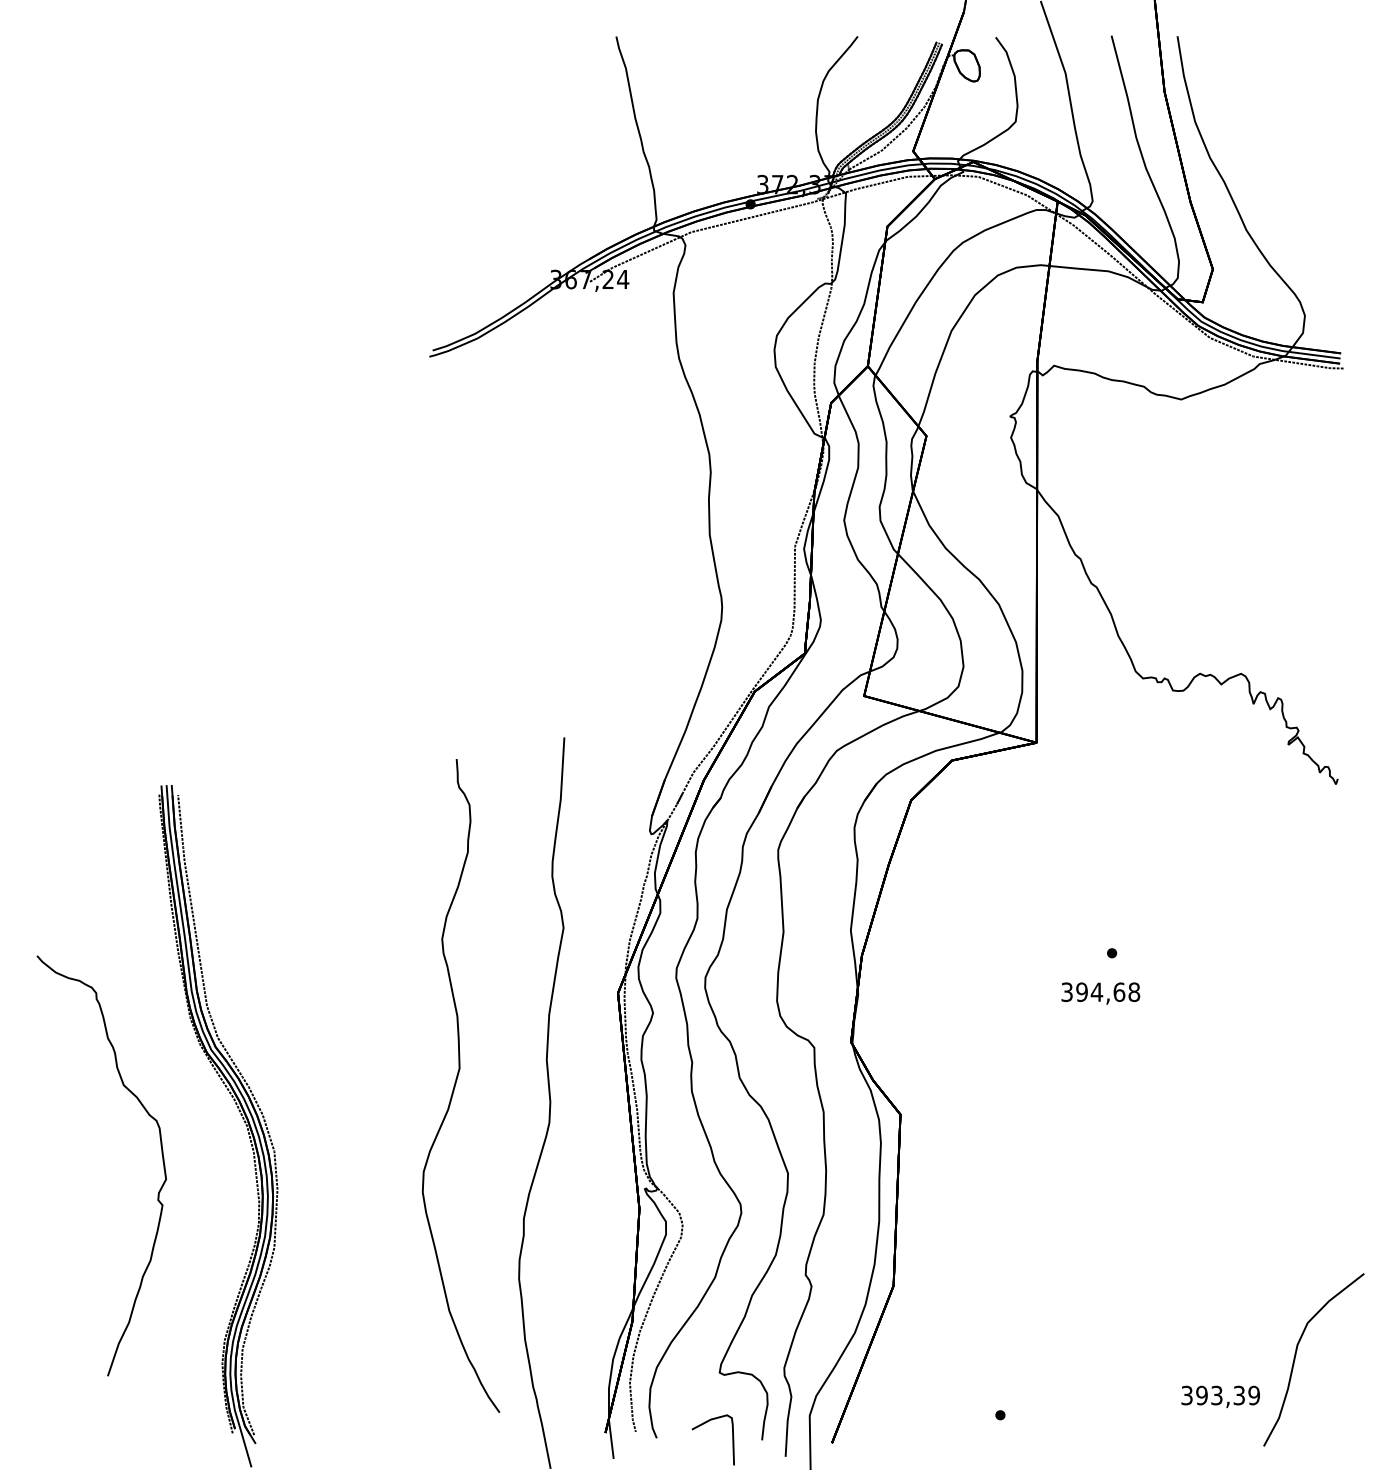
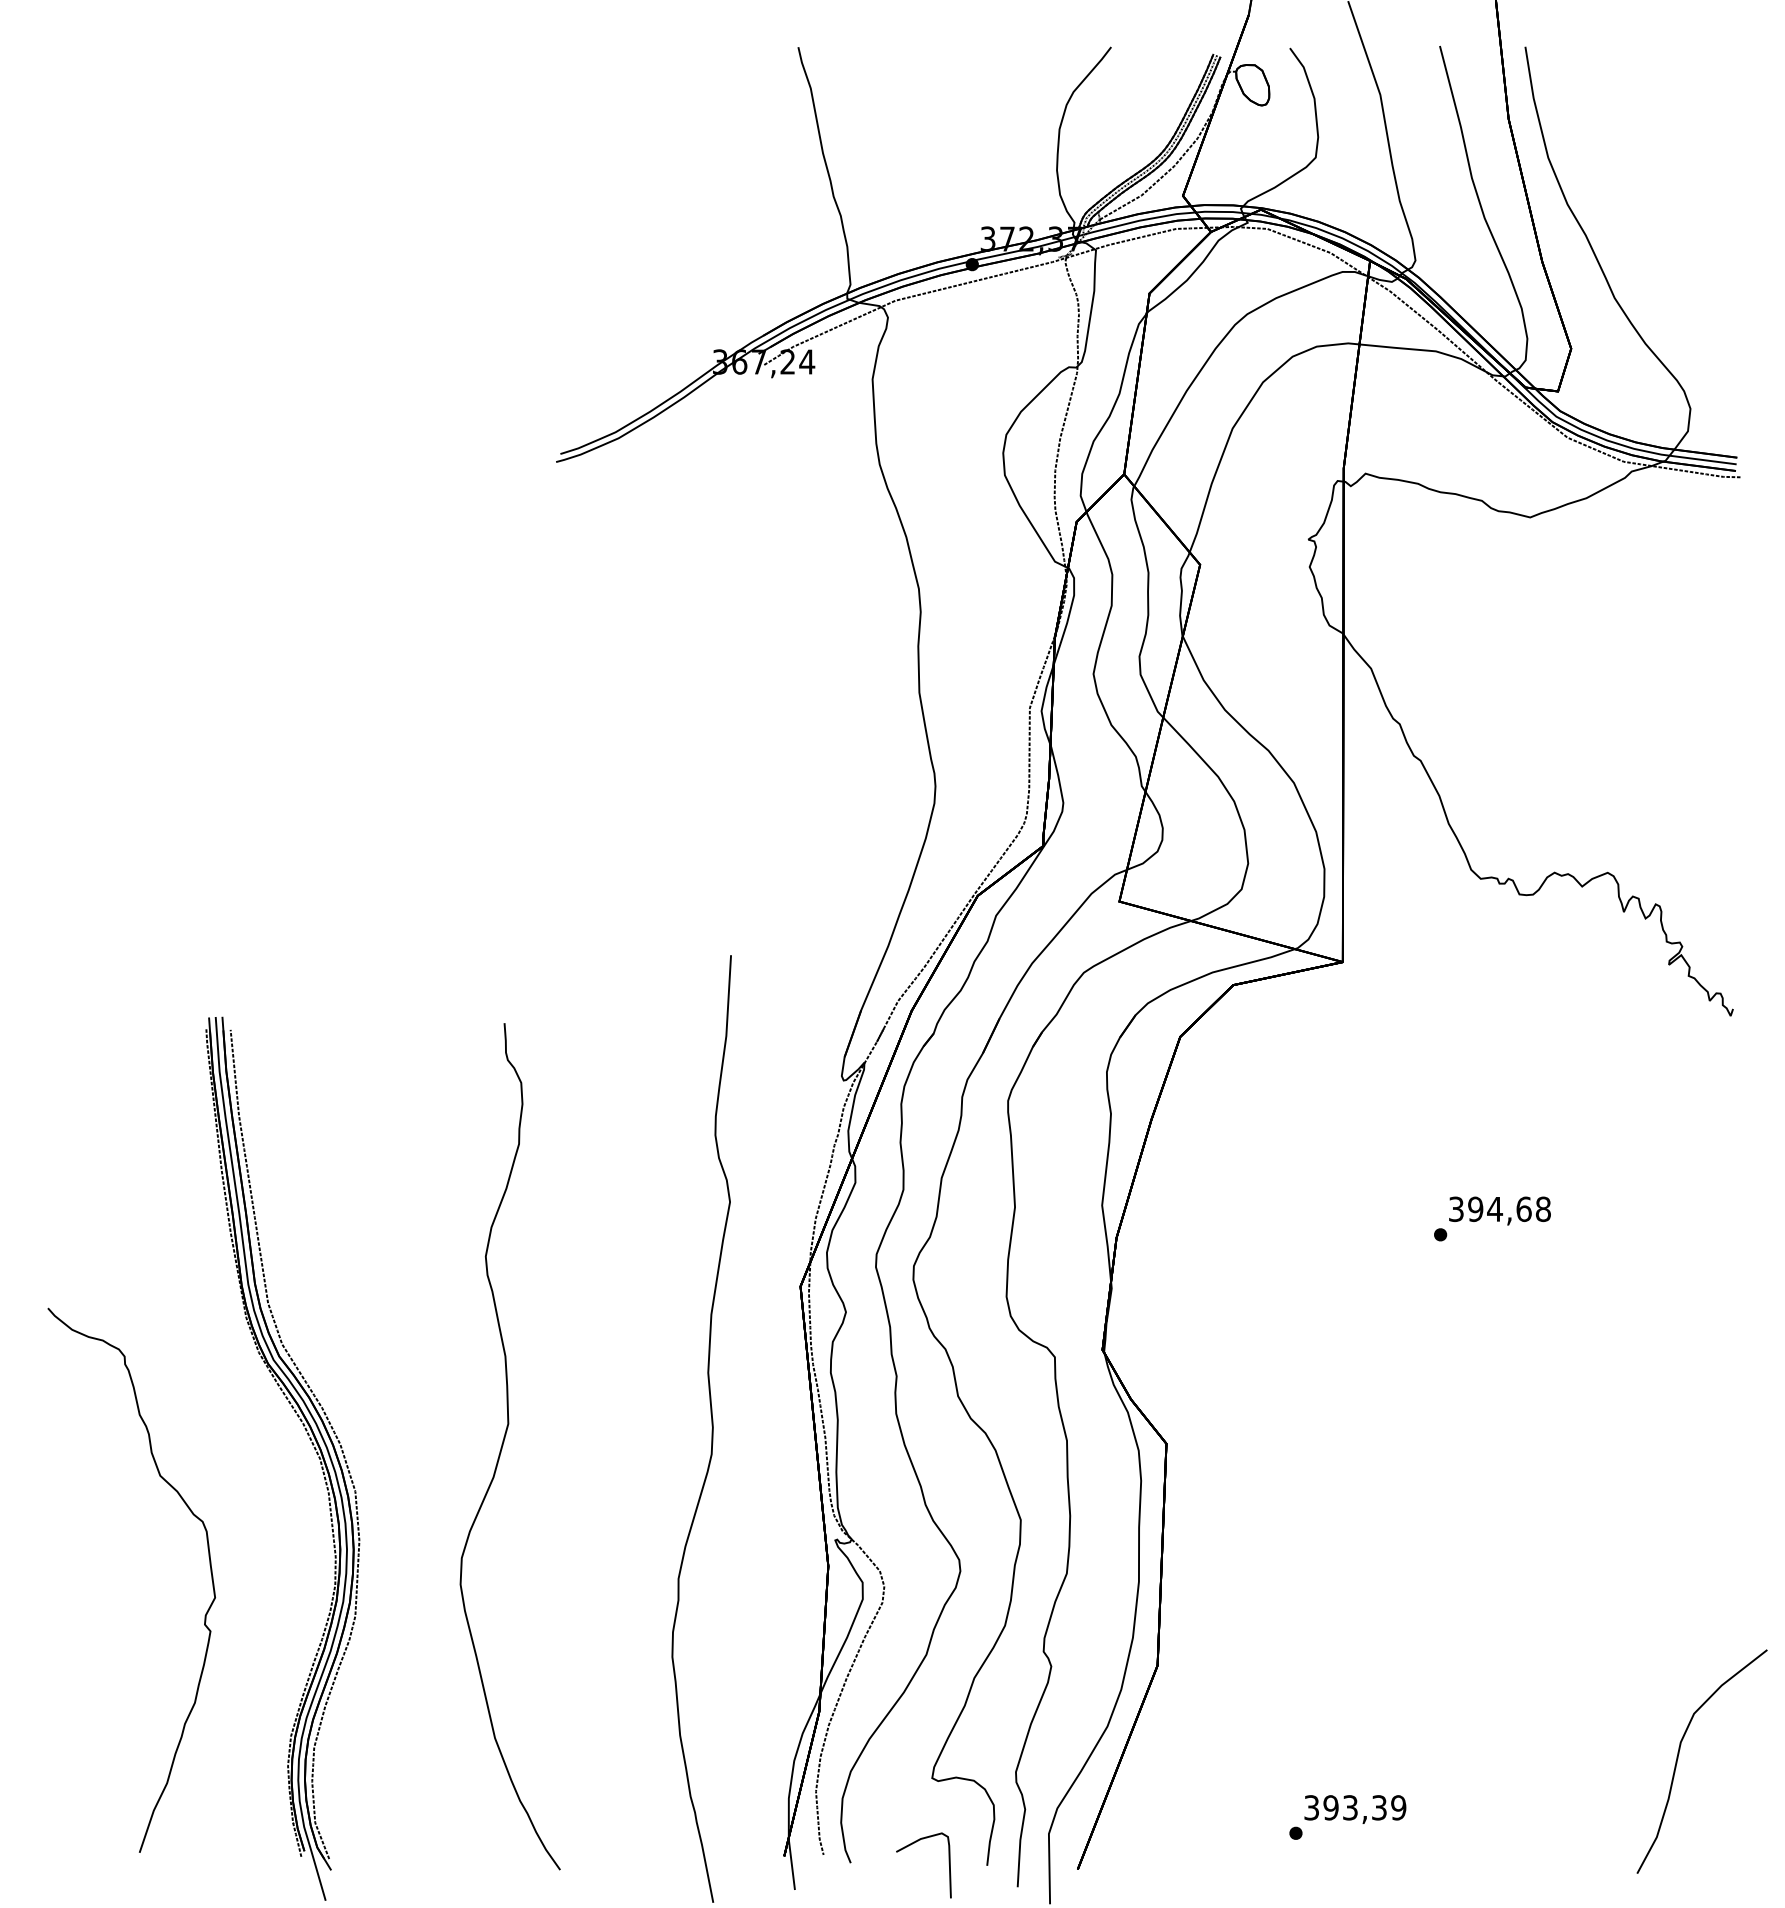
text: (1100, 993) -> (1499, 1210), moved
curve: (455, 1085) -> (503, 1445), moved
part: (161, 1154) -> (209, 1565), moved
text: (1220, 1396) -> (1355, 1809), moved

